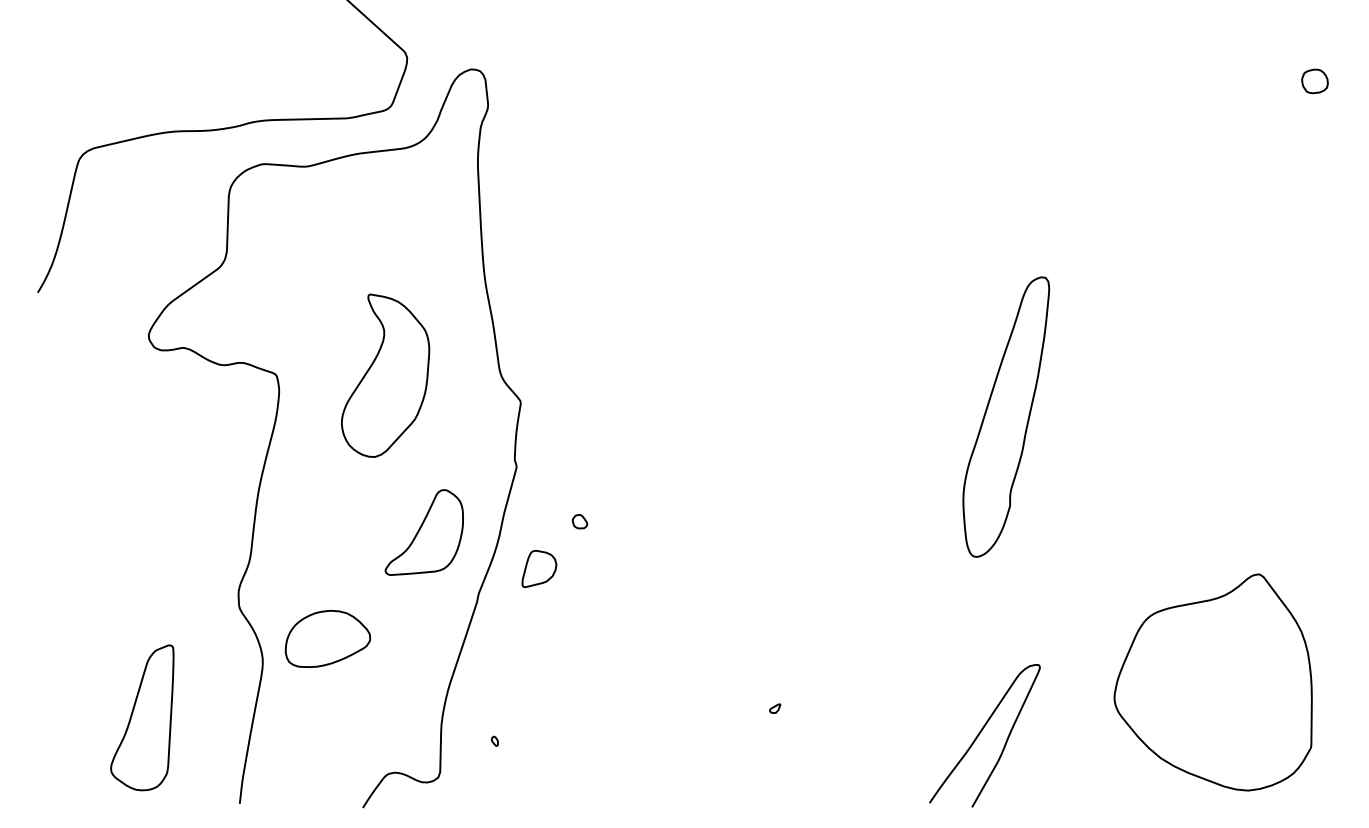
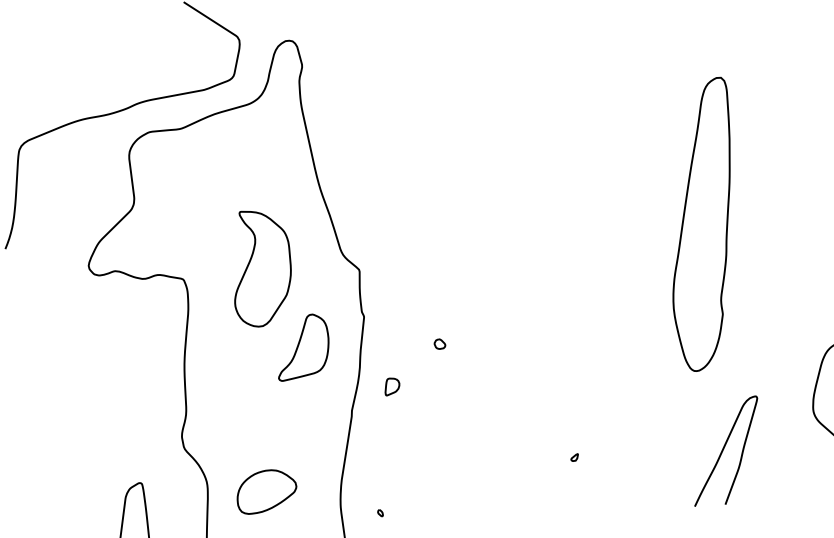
part: (1006, 416) -> (704, 224), size x1.43
part: (579, 521) -> (439, 344), moved
part: (423, 532) -> (301, 347), moved
part: (539, 569) -> (392, 386), size x0.62
part: (327, 638) -> (266, 490), moved

